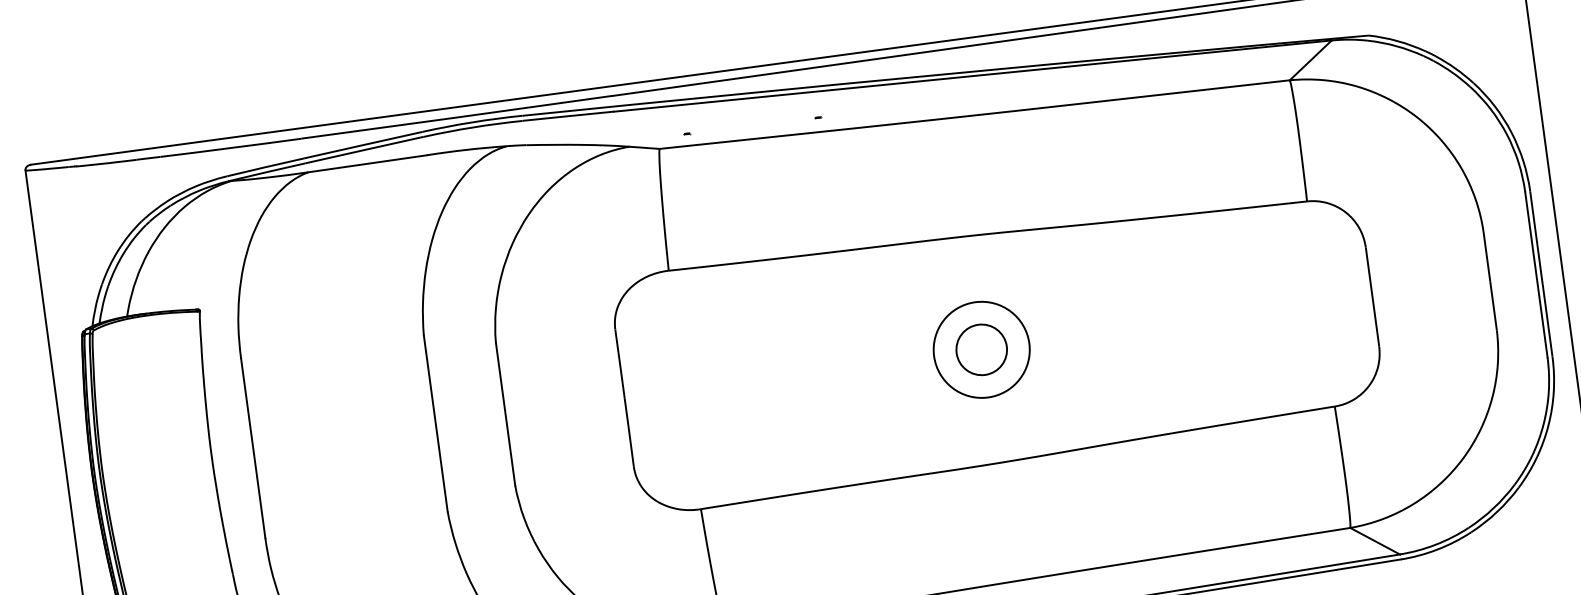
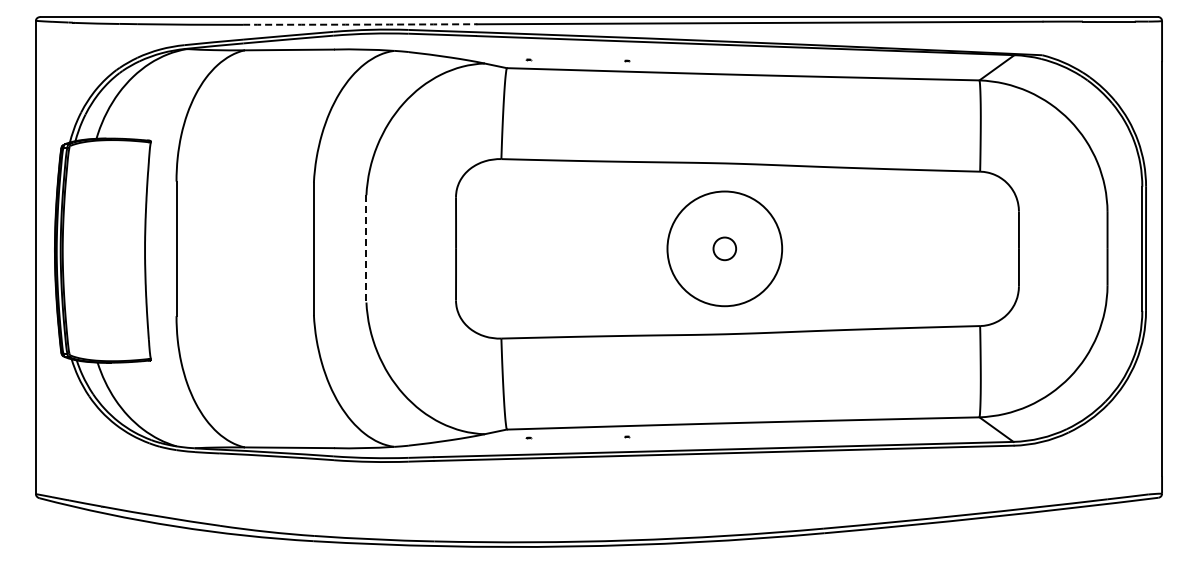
arc: (457, 117) -> (360, 24), solid -> dashed
circle: (981, 349) -> (724, 248), size x0.6
circle: (981, 349) -> (724, 248), size x1.6
line: (505, 413) -> (366, 248), solid -> dashed

